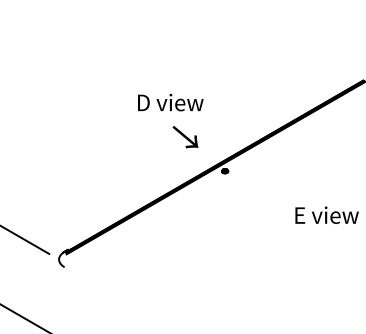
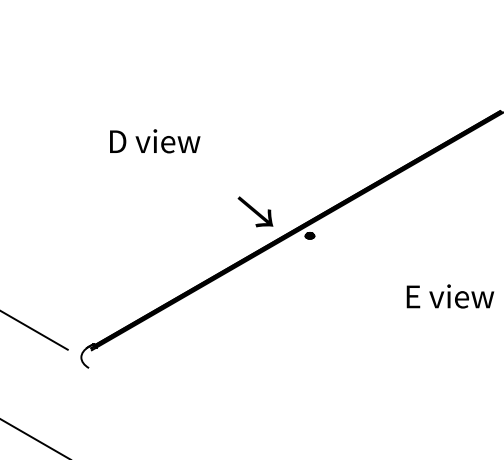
text: (171, 102) -> (155, 141), moved
text: (185, 136) -> (255, 211), moved

